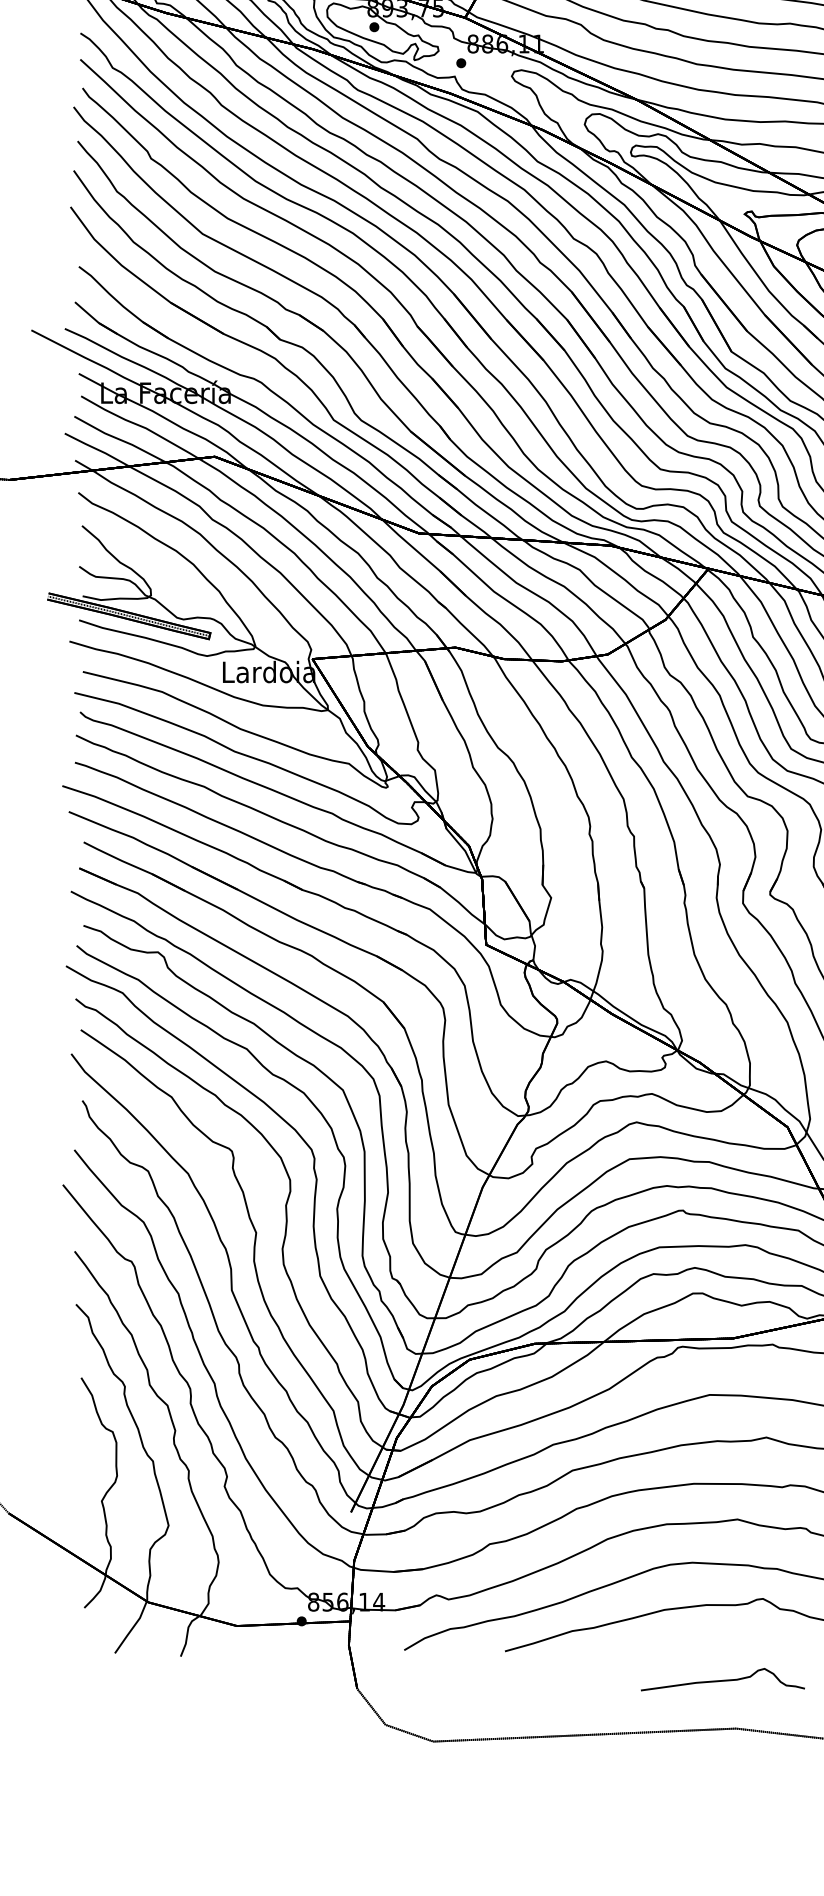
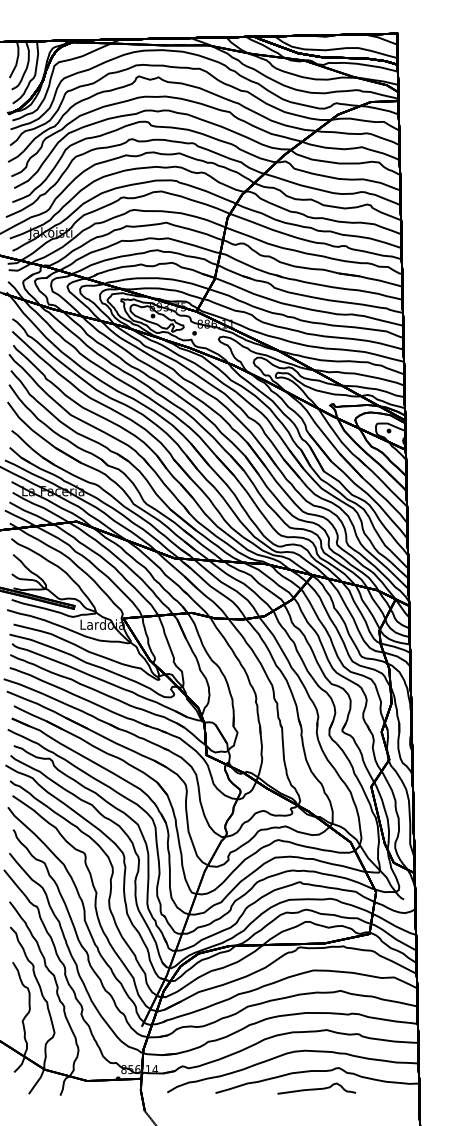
part: (722, 1679) -> (316, 1088), moved

